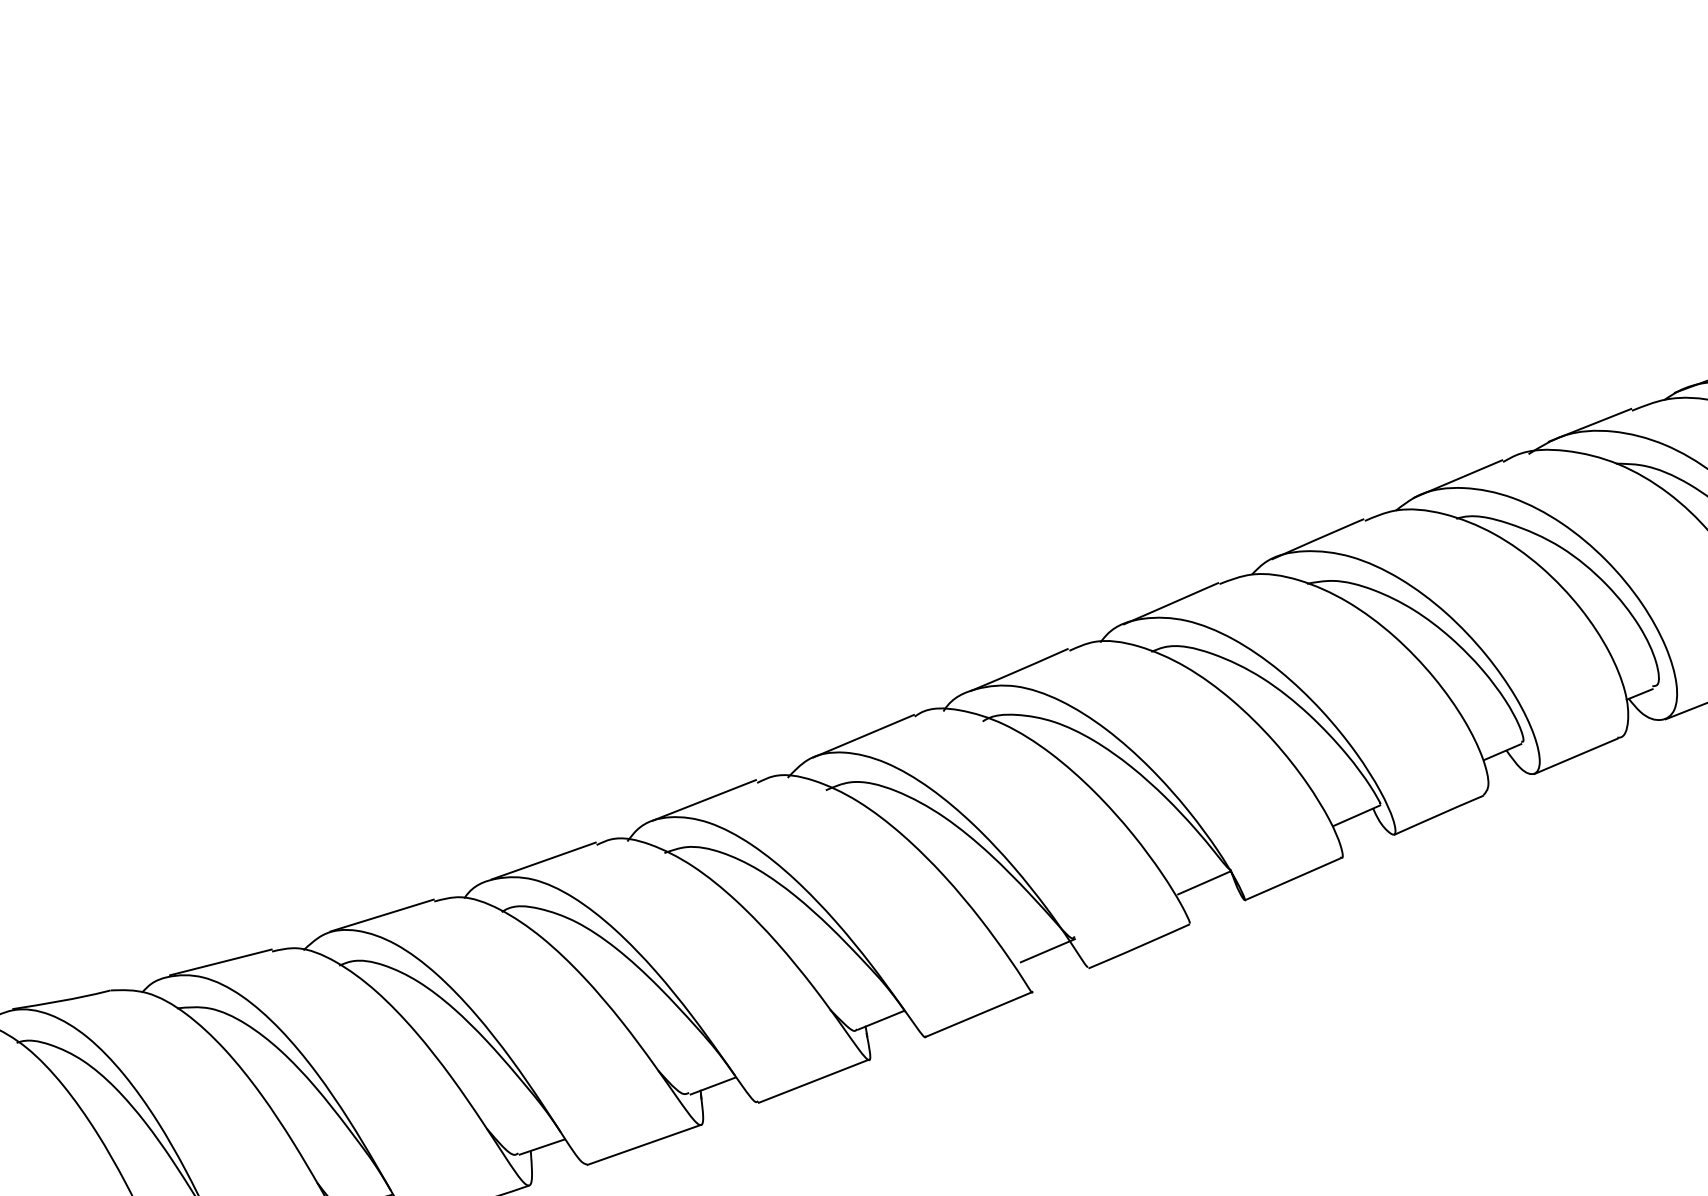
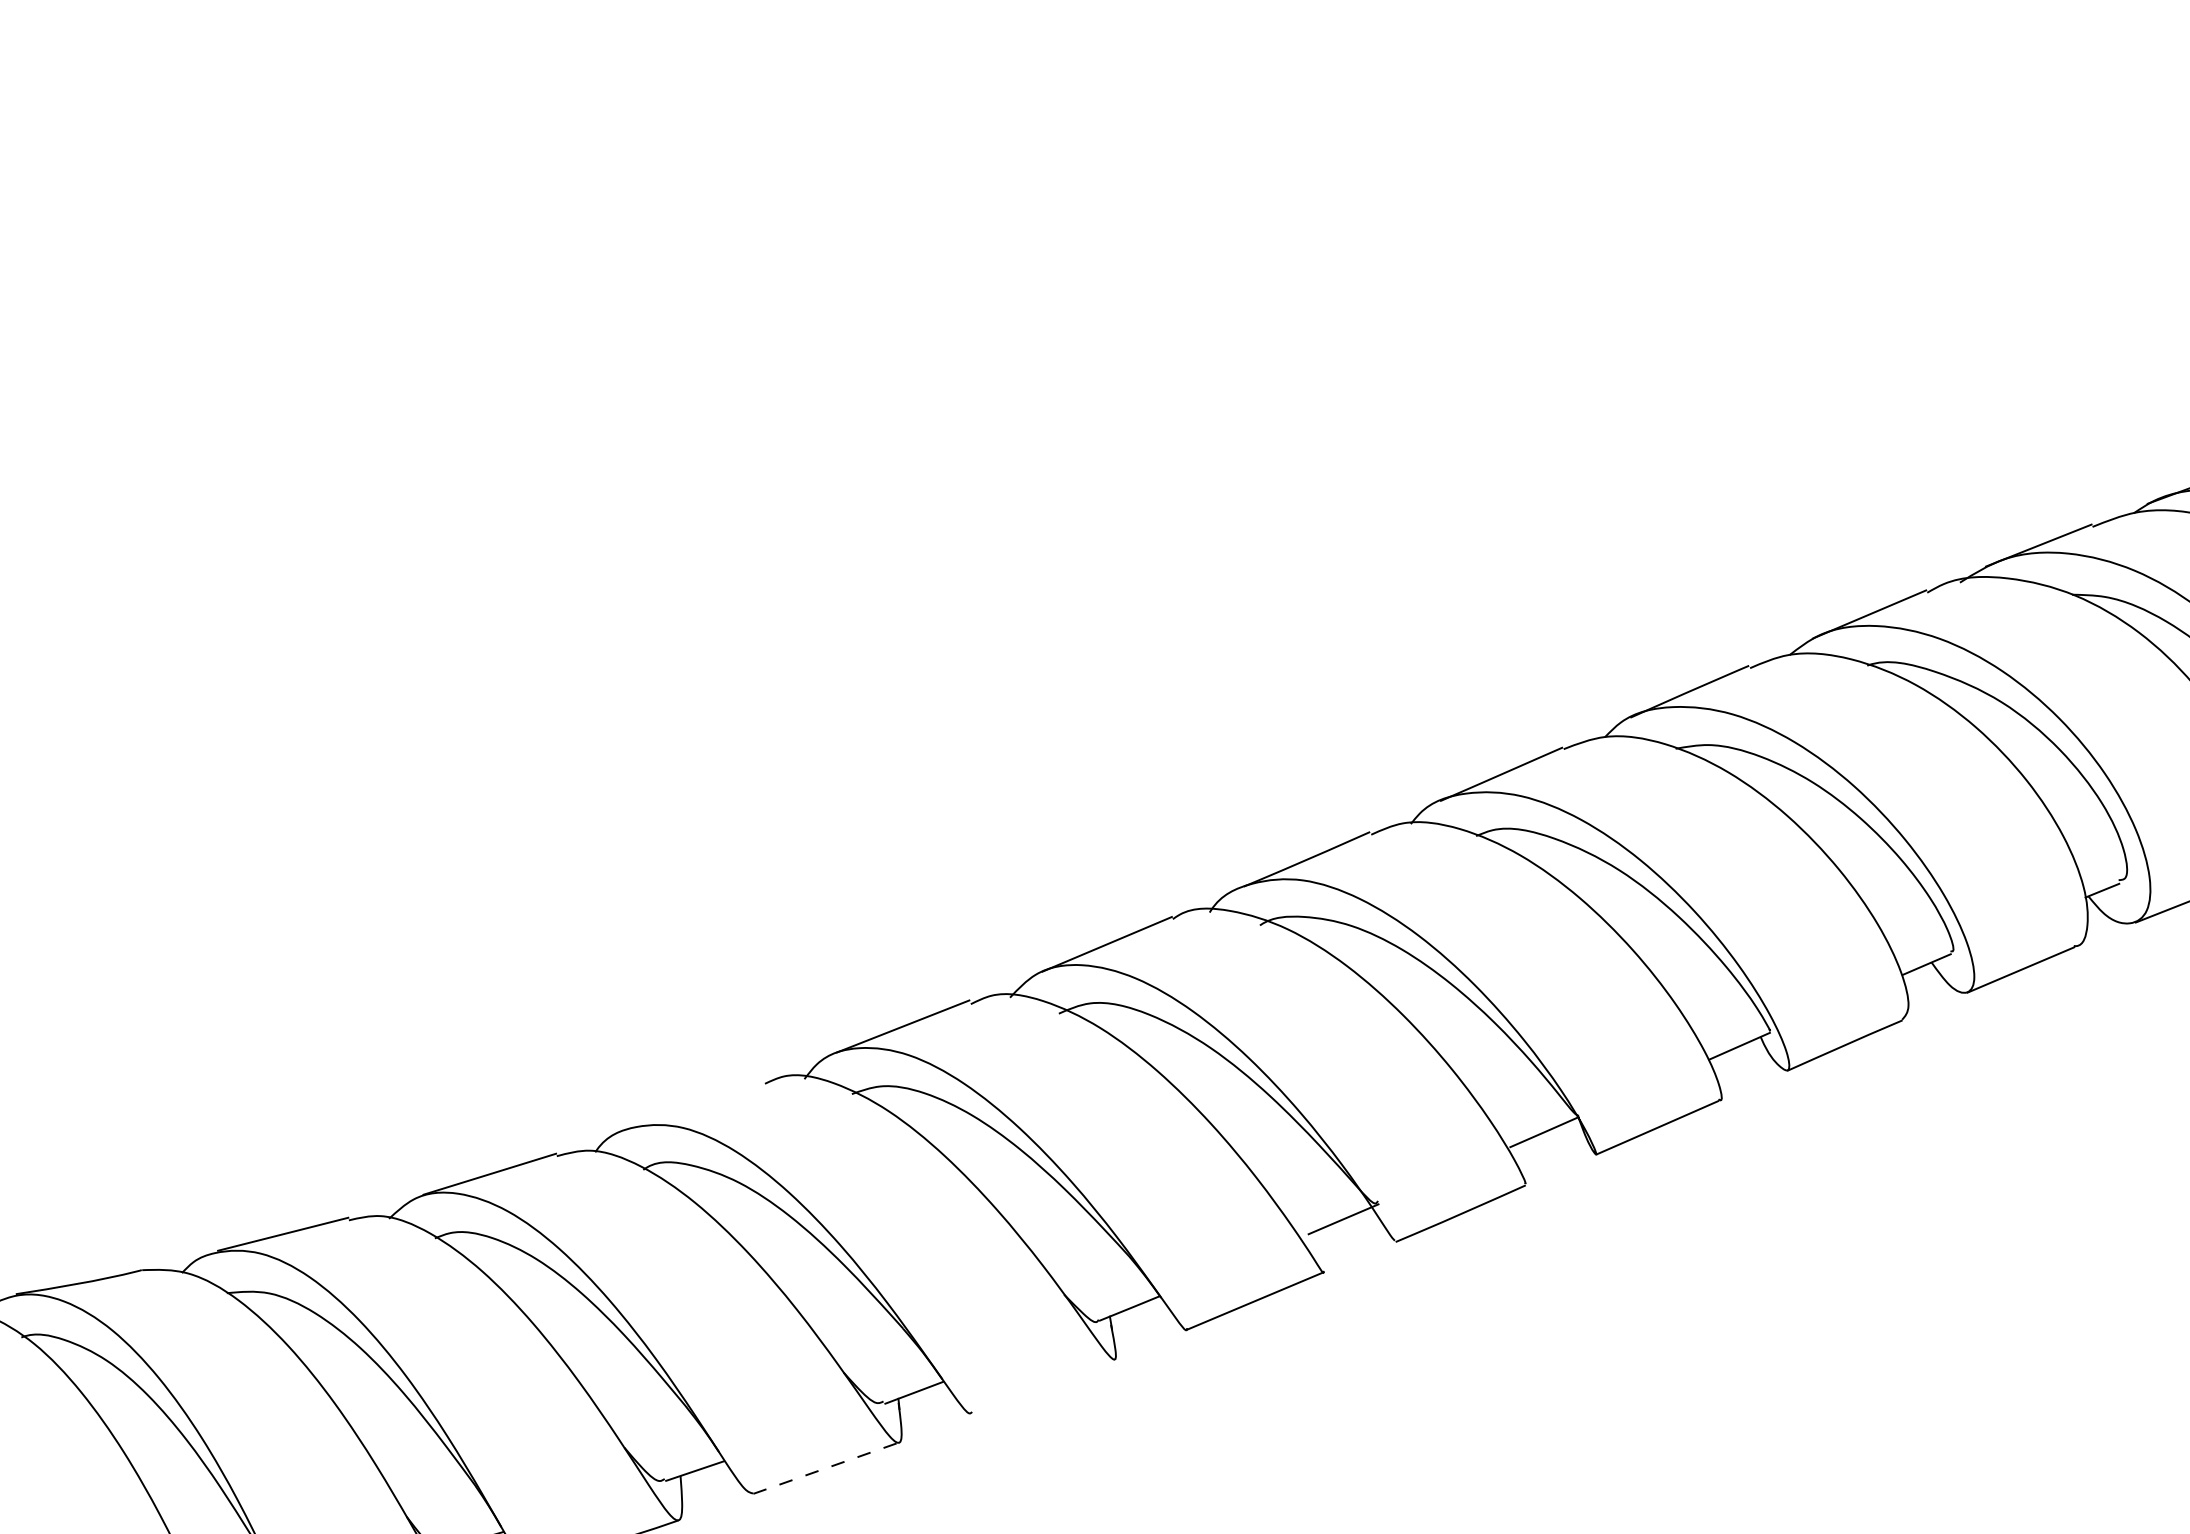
line: (543, 860) -> (696, 1103), removed
line: (813, 1081) -> (1043, 1386), removed
line: (644, 1145) -> (826, 1468), solid -> dashed

